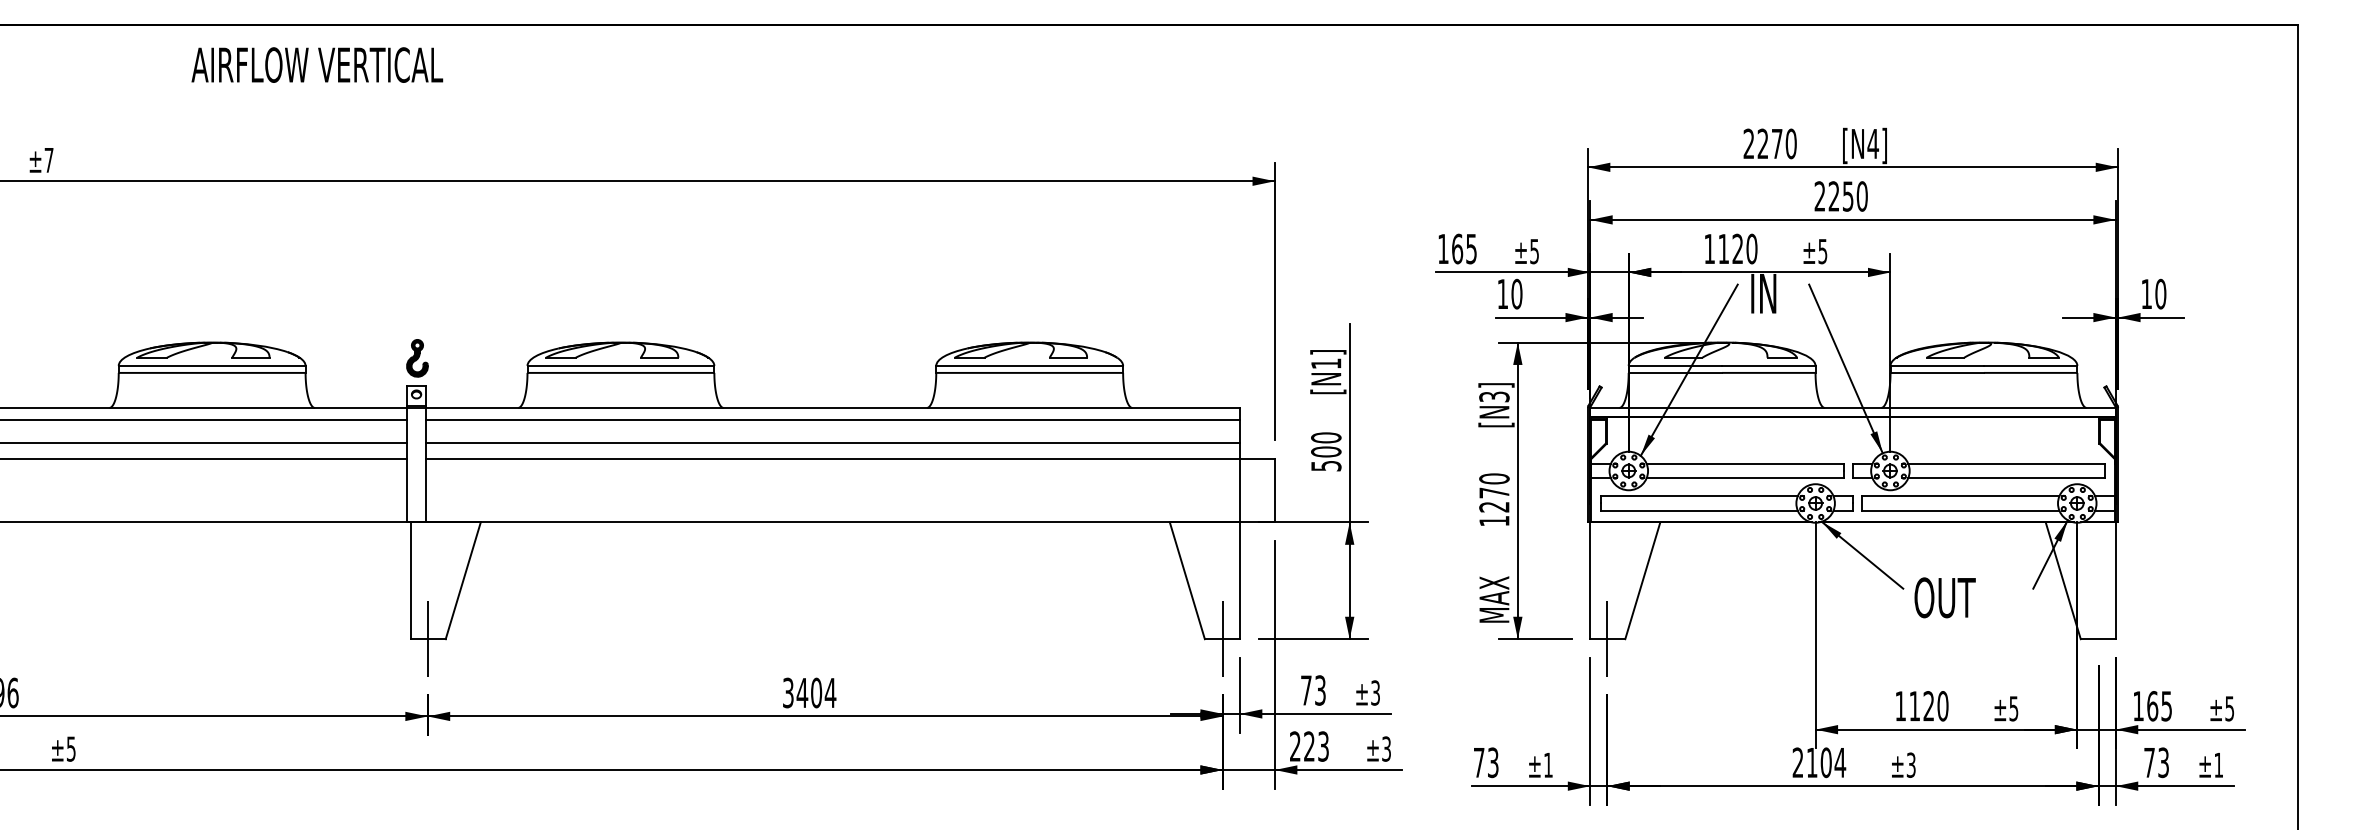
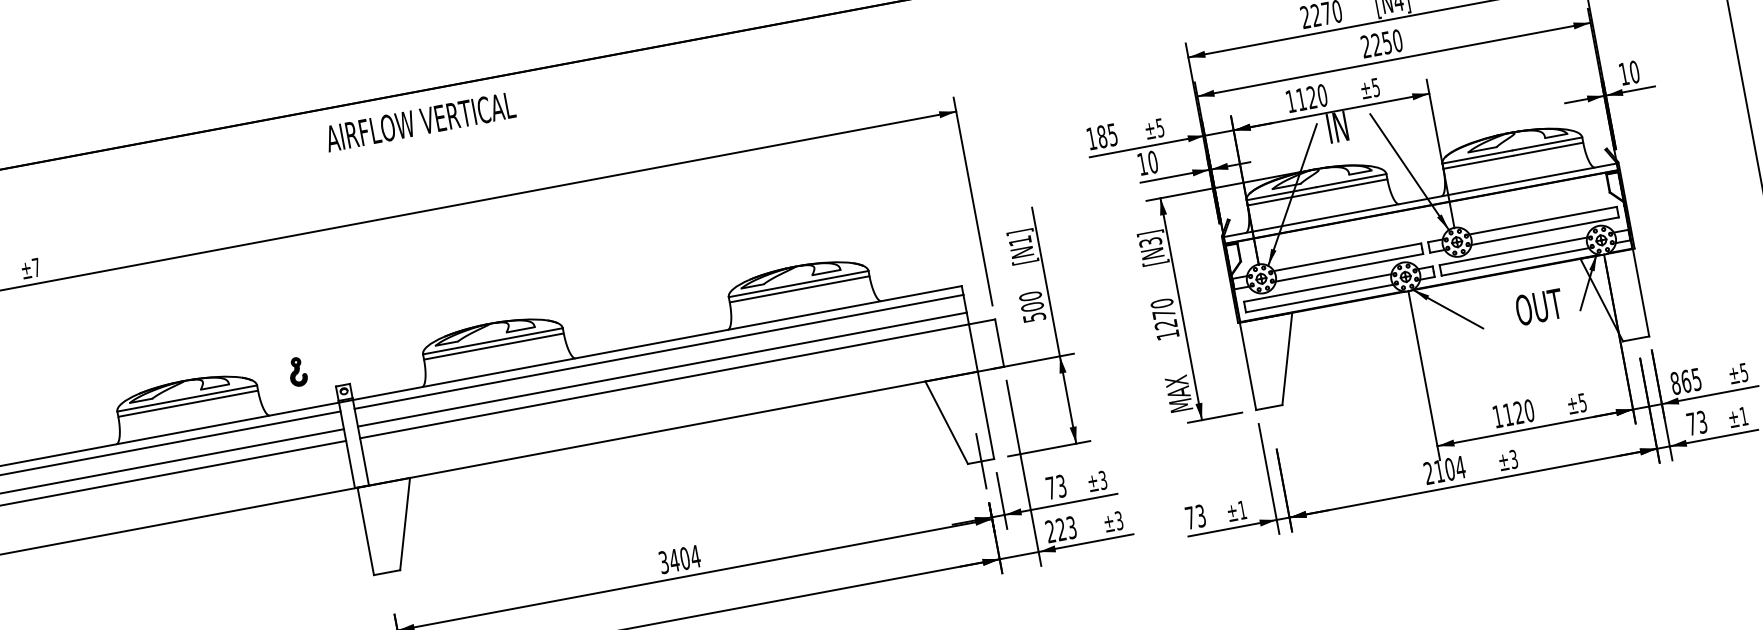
text: (317, 64) -> (420, 121), moved
text: (1457, 248) -> (1102, 136), 165 -> 185
part: (417, 358) -> (297, 372), moved
text: (1944, 597) -> (1538, 307), moved
line: (427, 638) -> (386, 572), removed
line: (1607, 638) -> (1268, 407), removed
text: (2138, 706) -> (1675, 383), 165 -> 865

